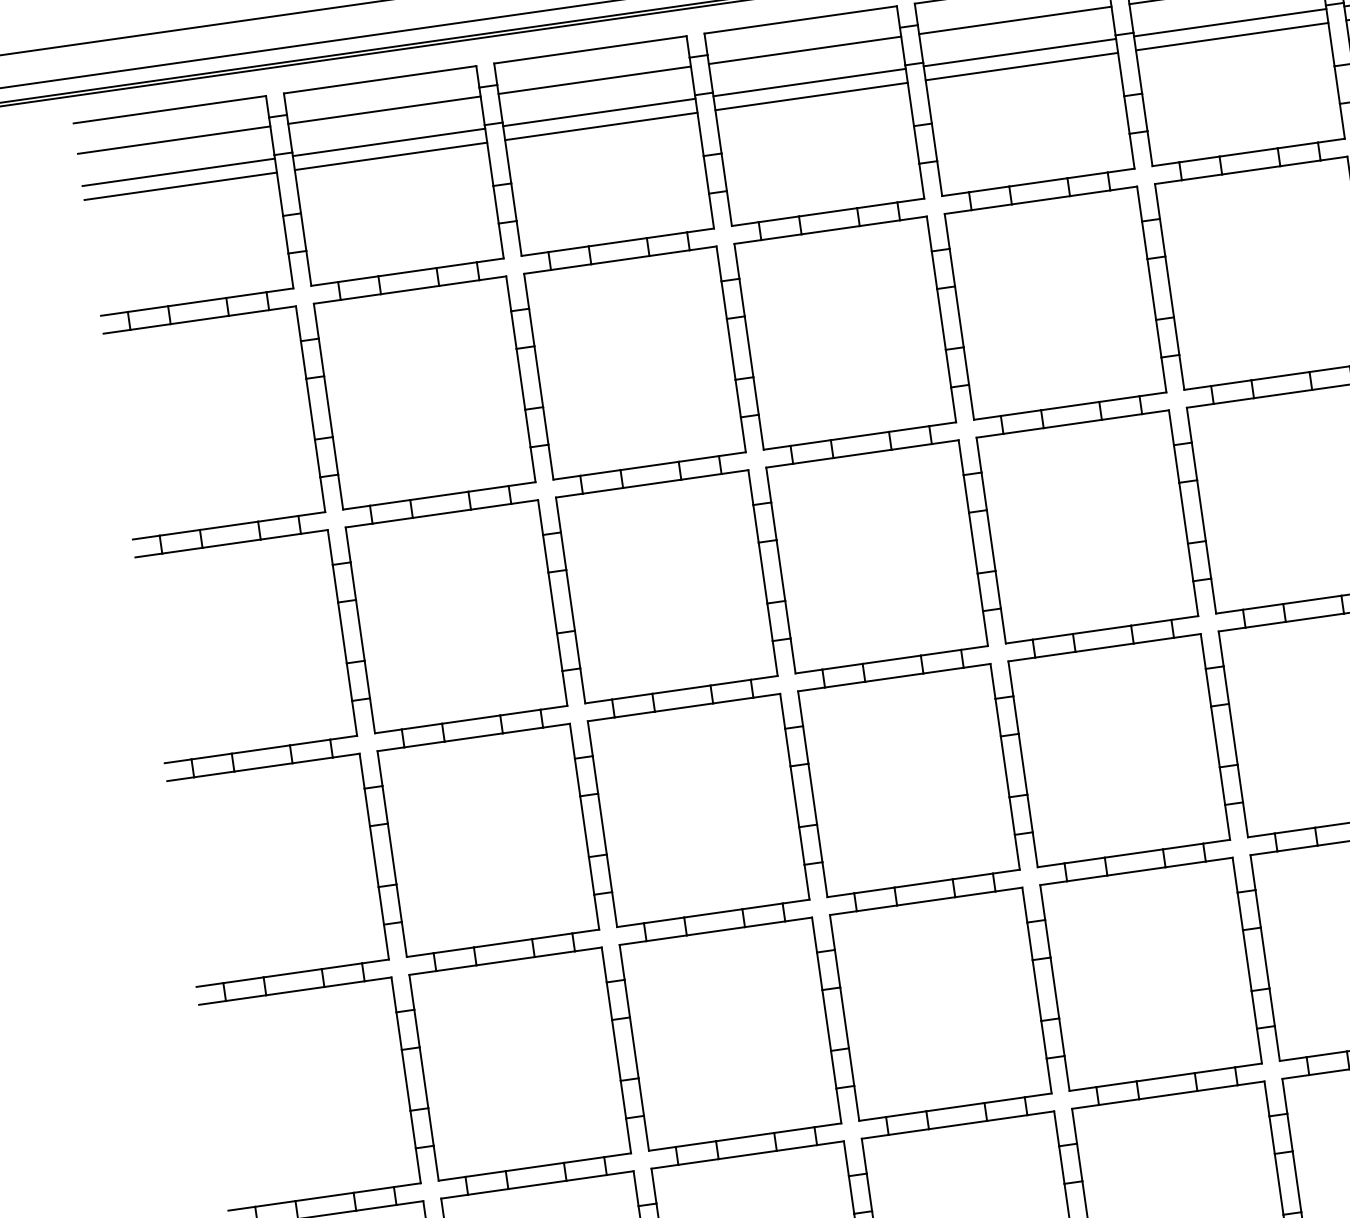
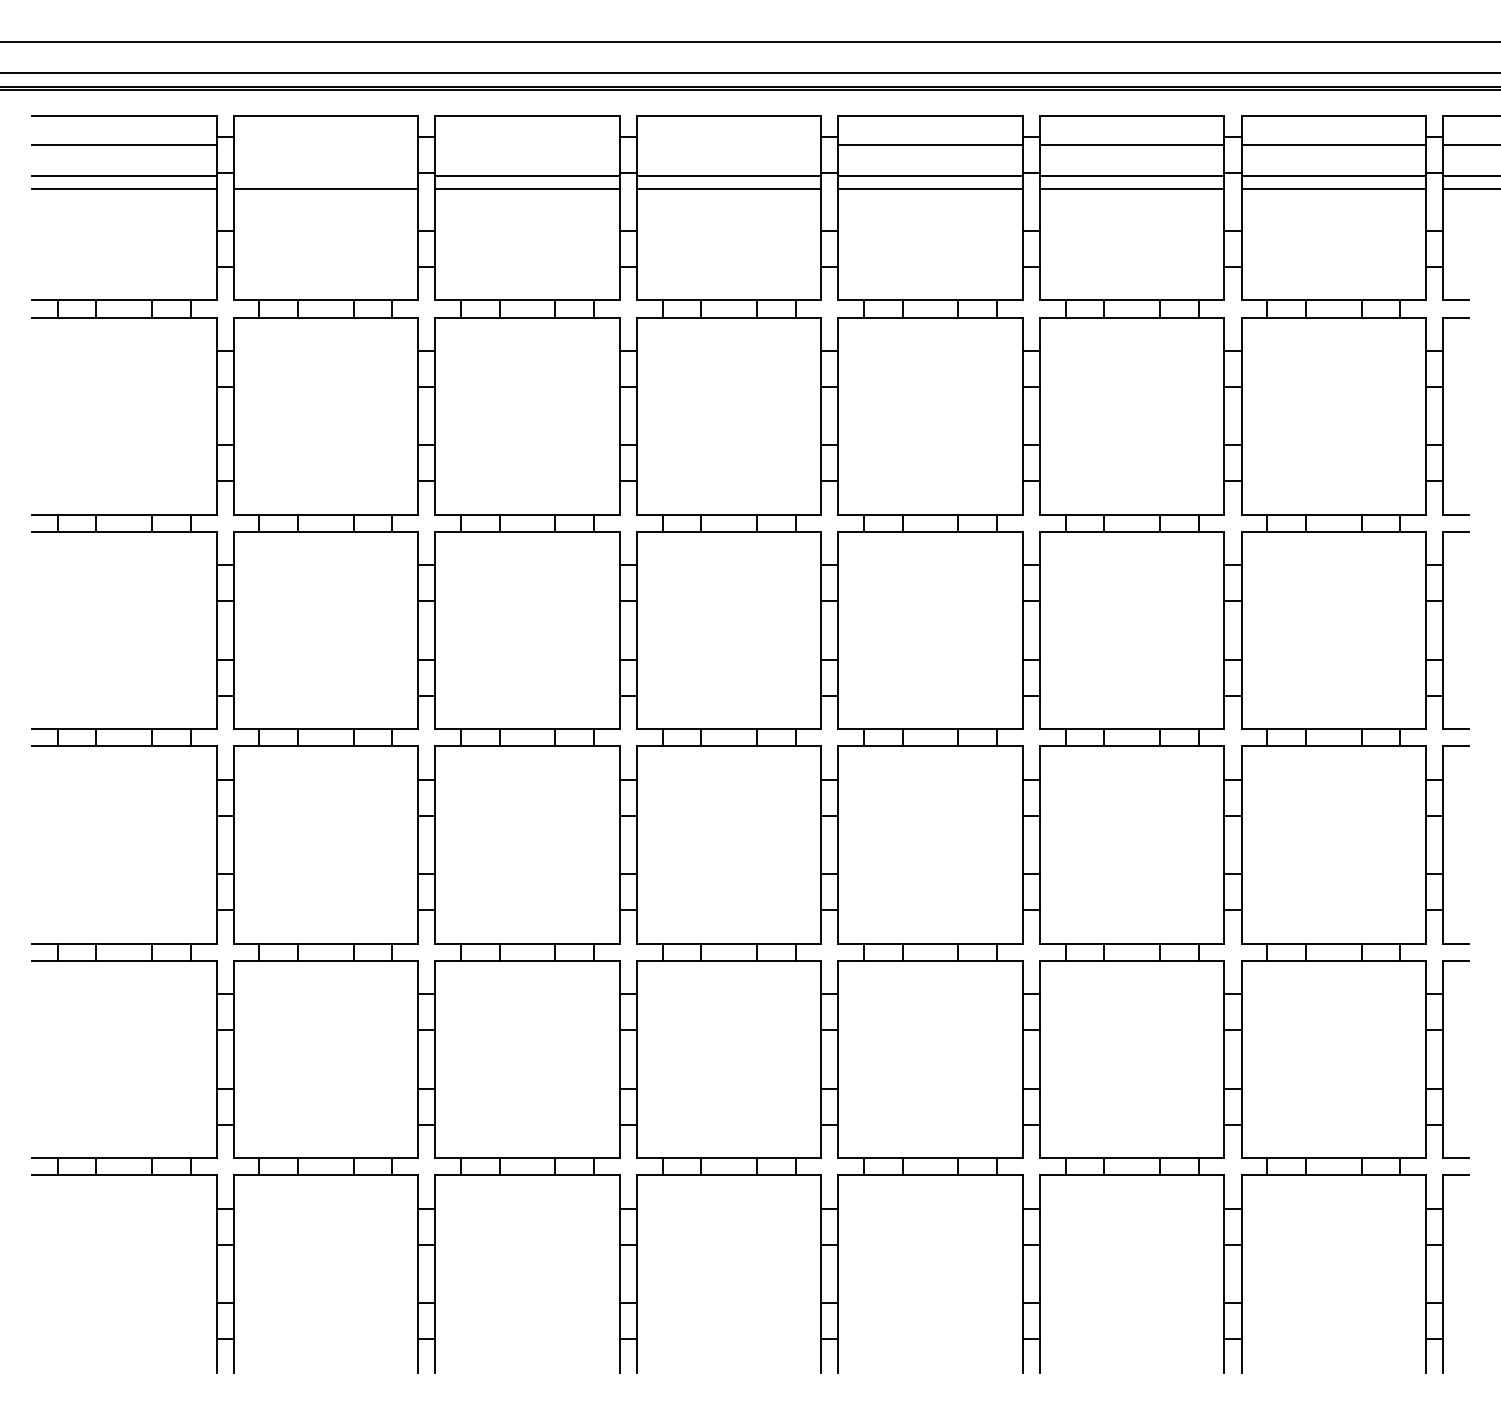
line: (804, 50) -> (728, 145), removed
line: (594, 80) -> (527, 145), removed
line: (384, 110) -> (325, 145), removed
line: (388, 142) -> (325, 176), removed

